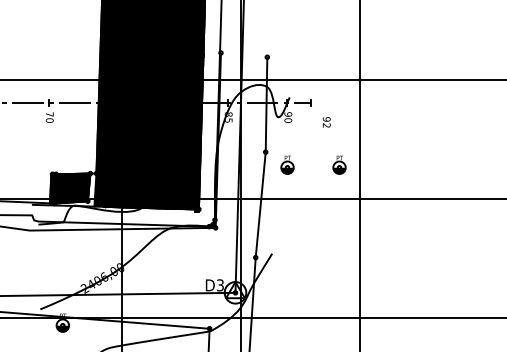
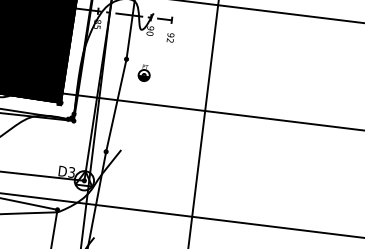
text: (326, 122) -> (170, 37), moved
part: (339, 164) -> (190, 78), removed

